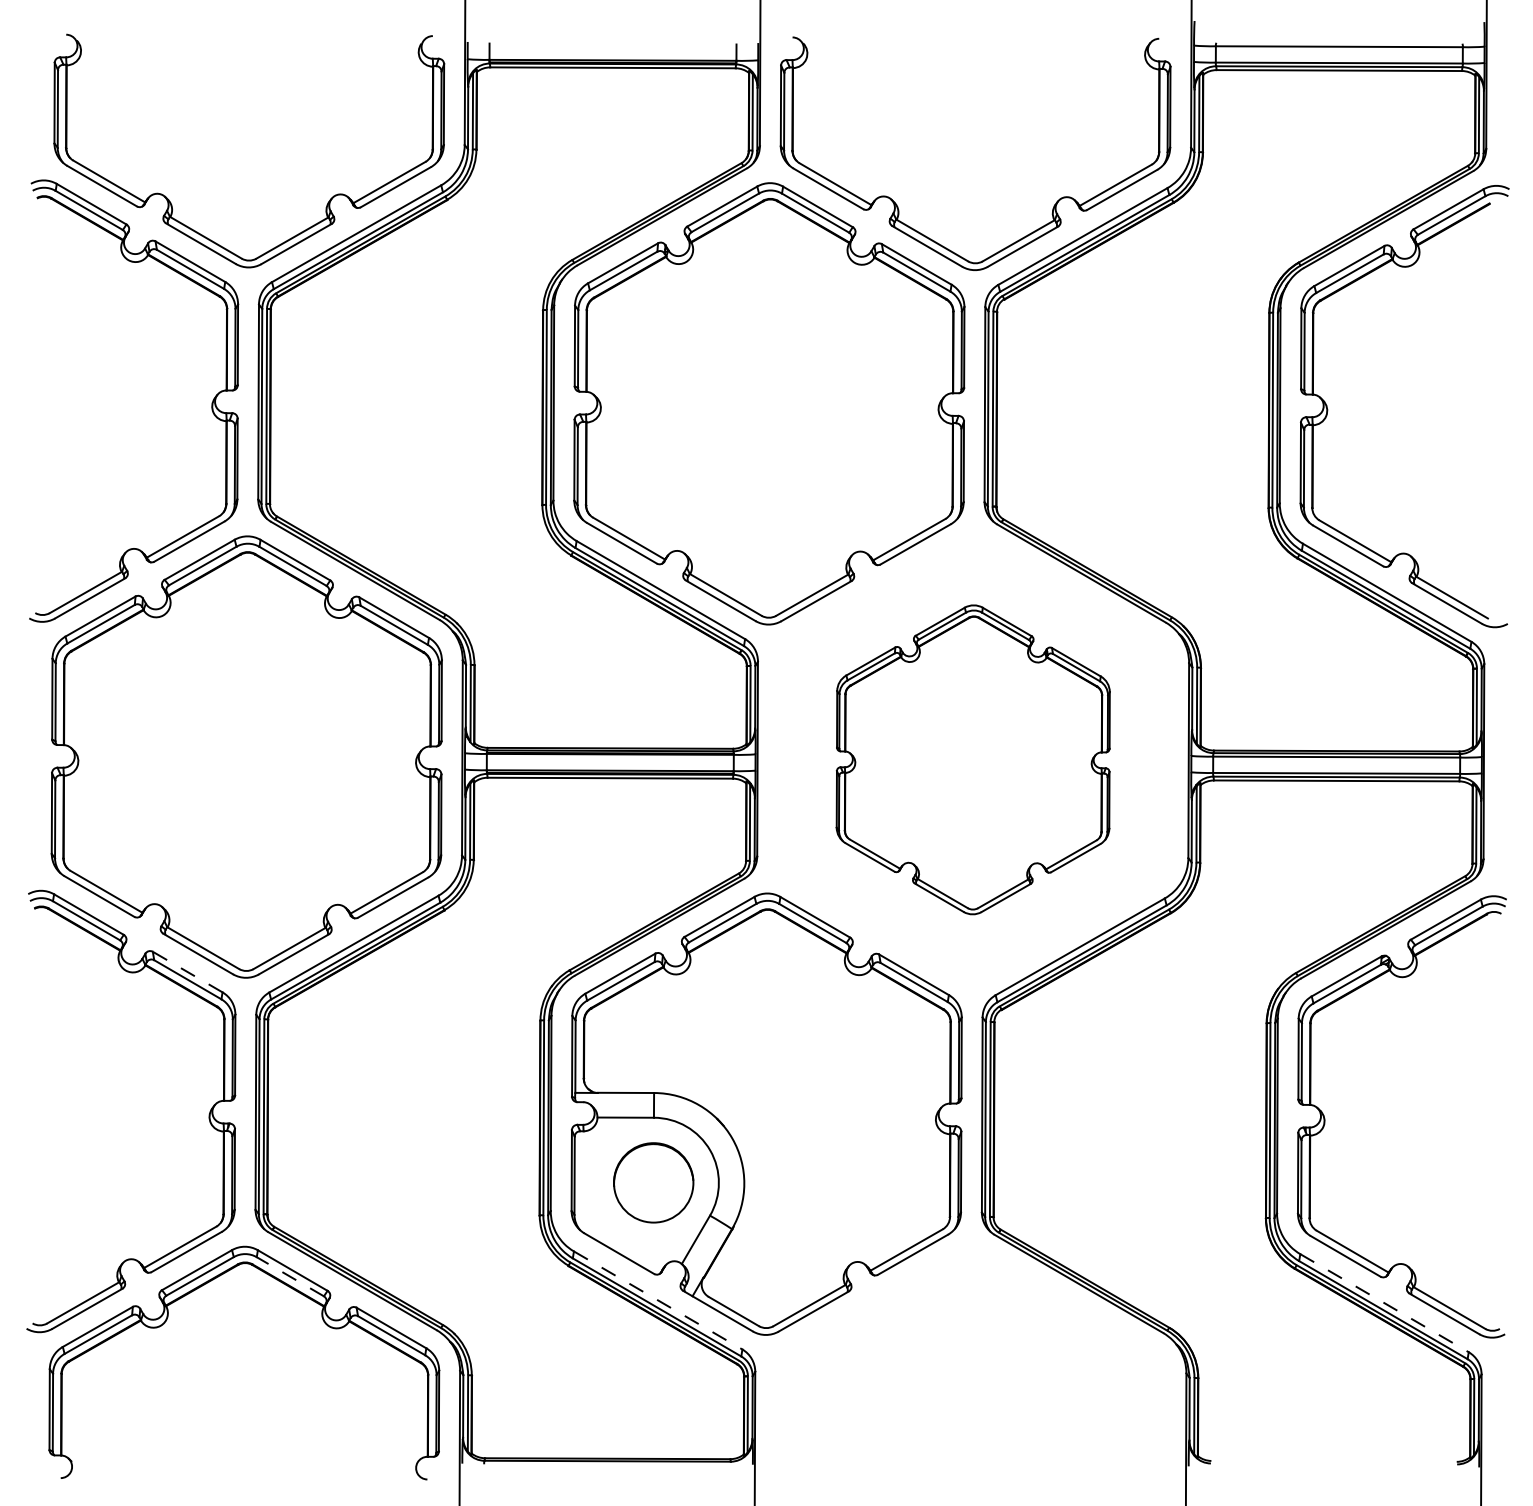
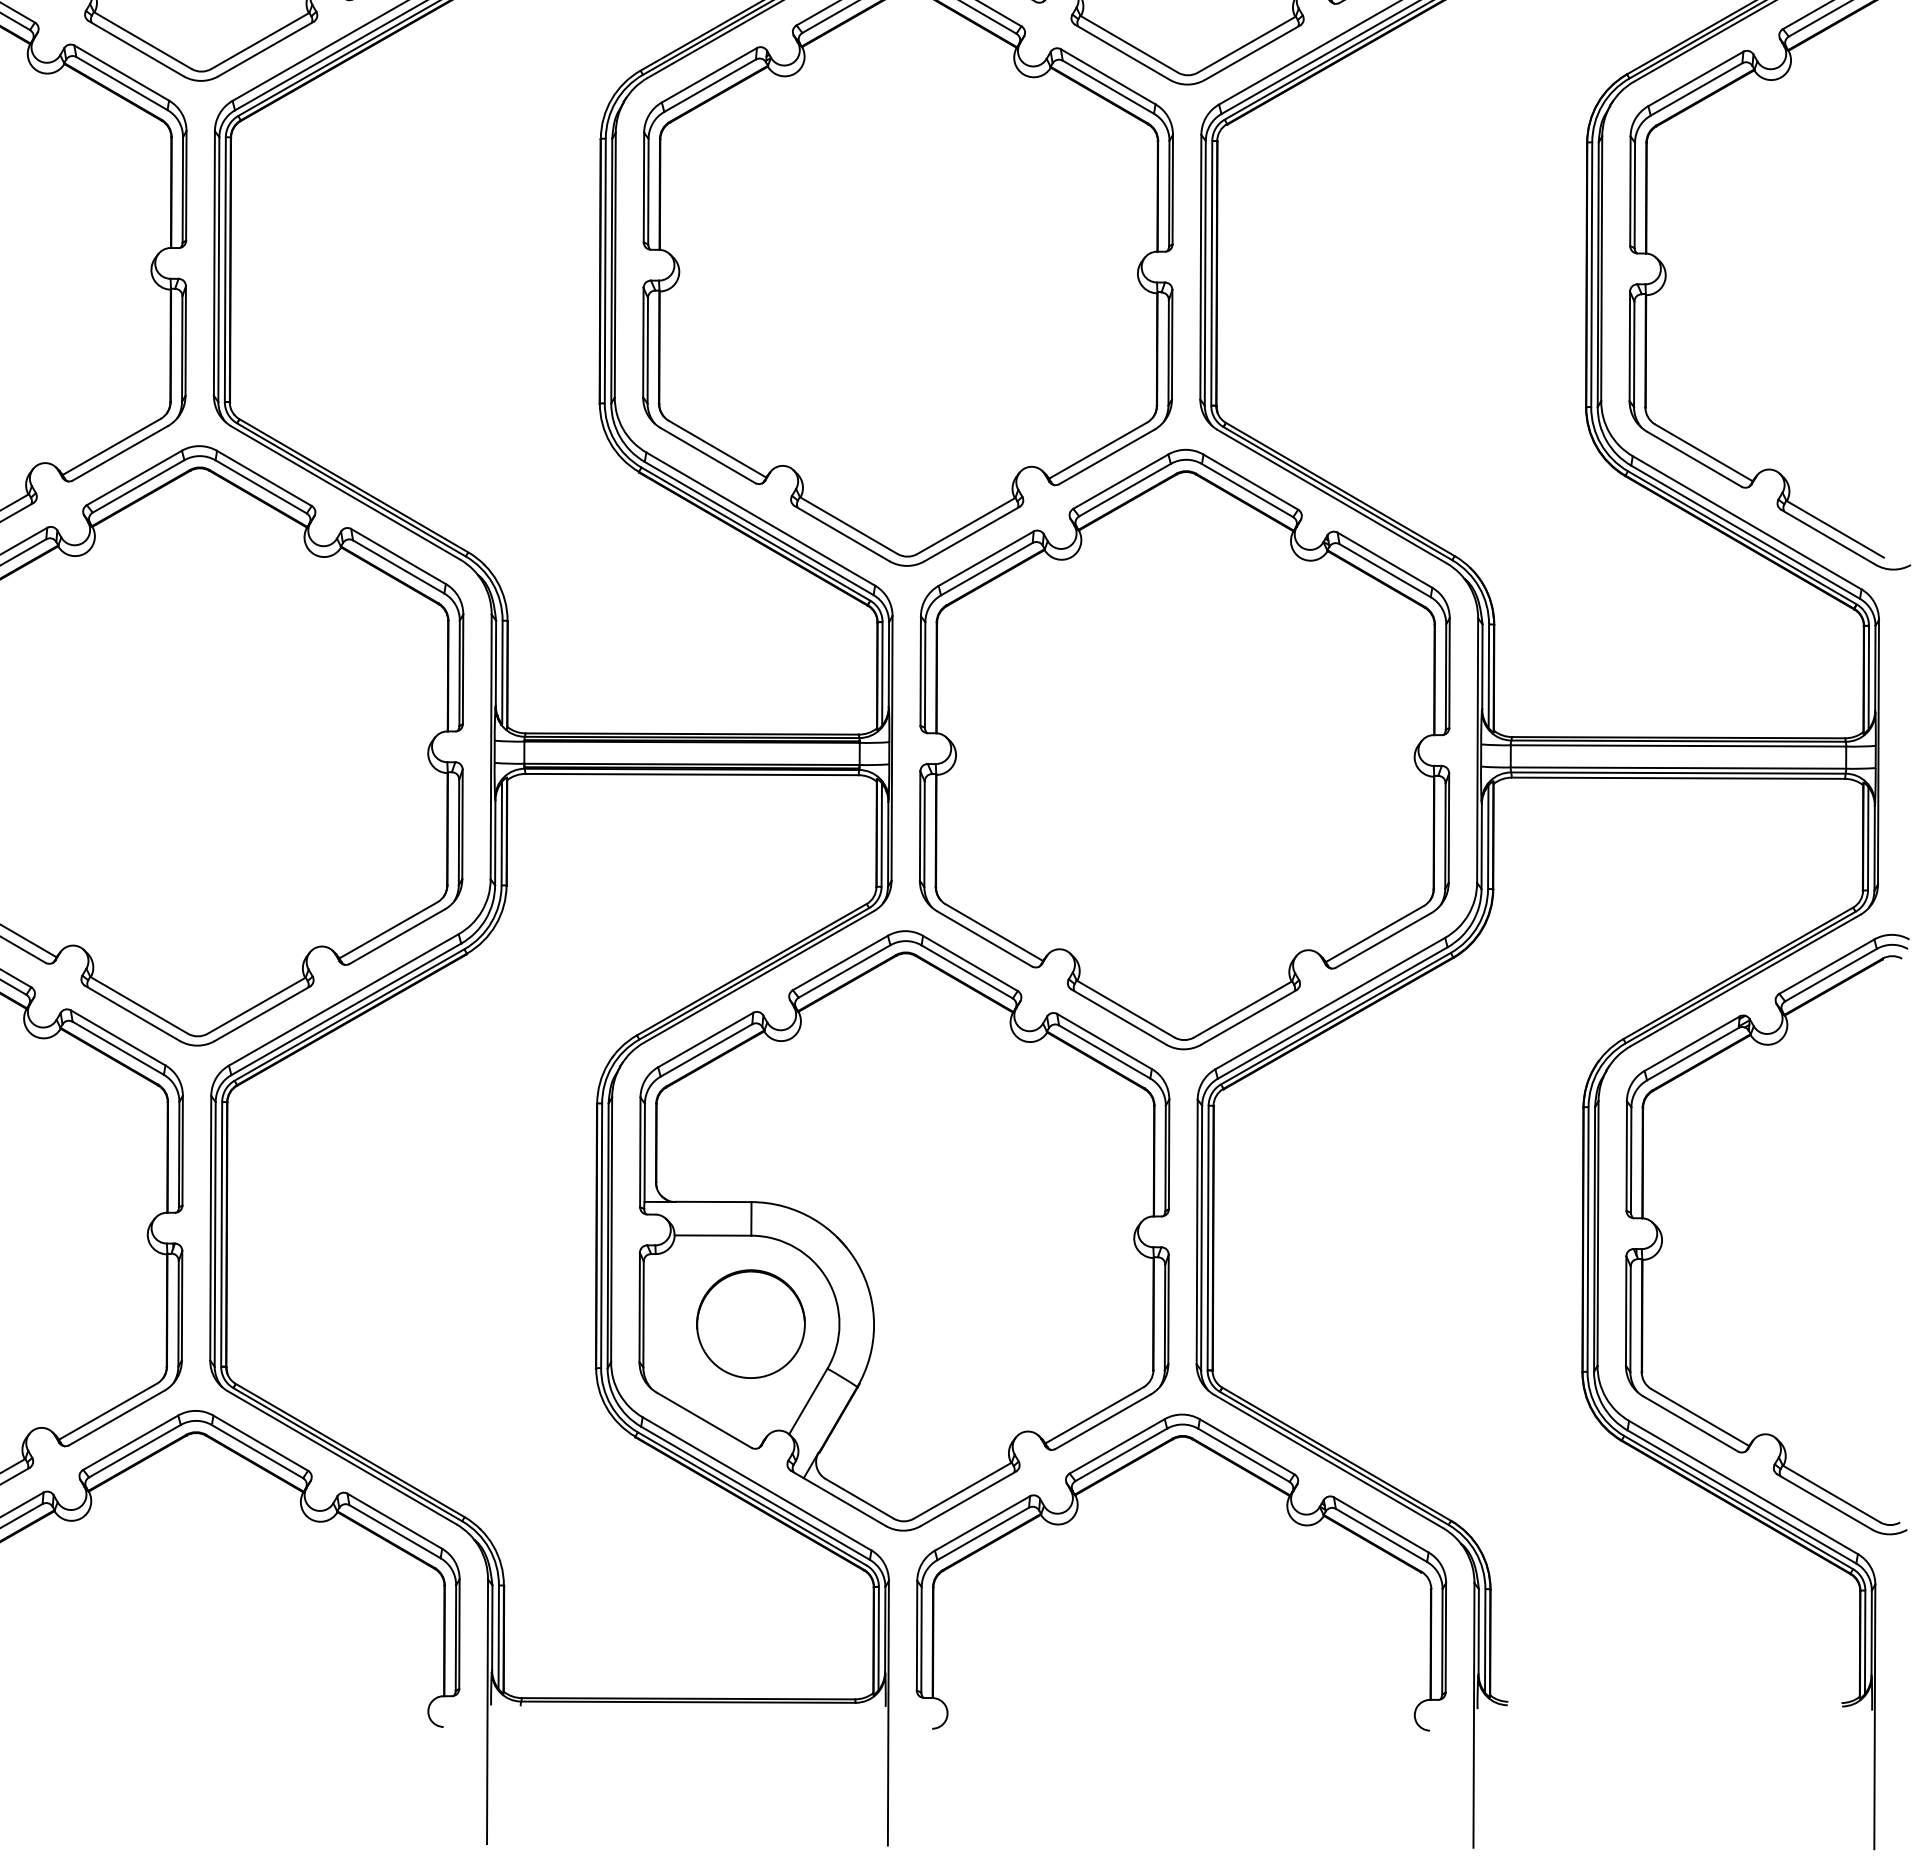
part: (973, 759) -> (1185, 749), size x1.43
line: (187, 971) -> (117, 1037), dashed -> solid
line: (290, 1276) -> (257, 1451), dashed -> solid
part: (925, 1291) -> (1120, 1471), added
line: (658, 1300) -> (757, 1483), dashed -> solid
line: (1384, 1303) -> (1743, 1487), dashed -> solid

